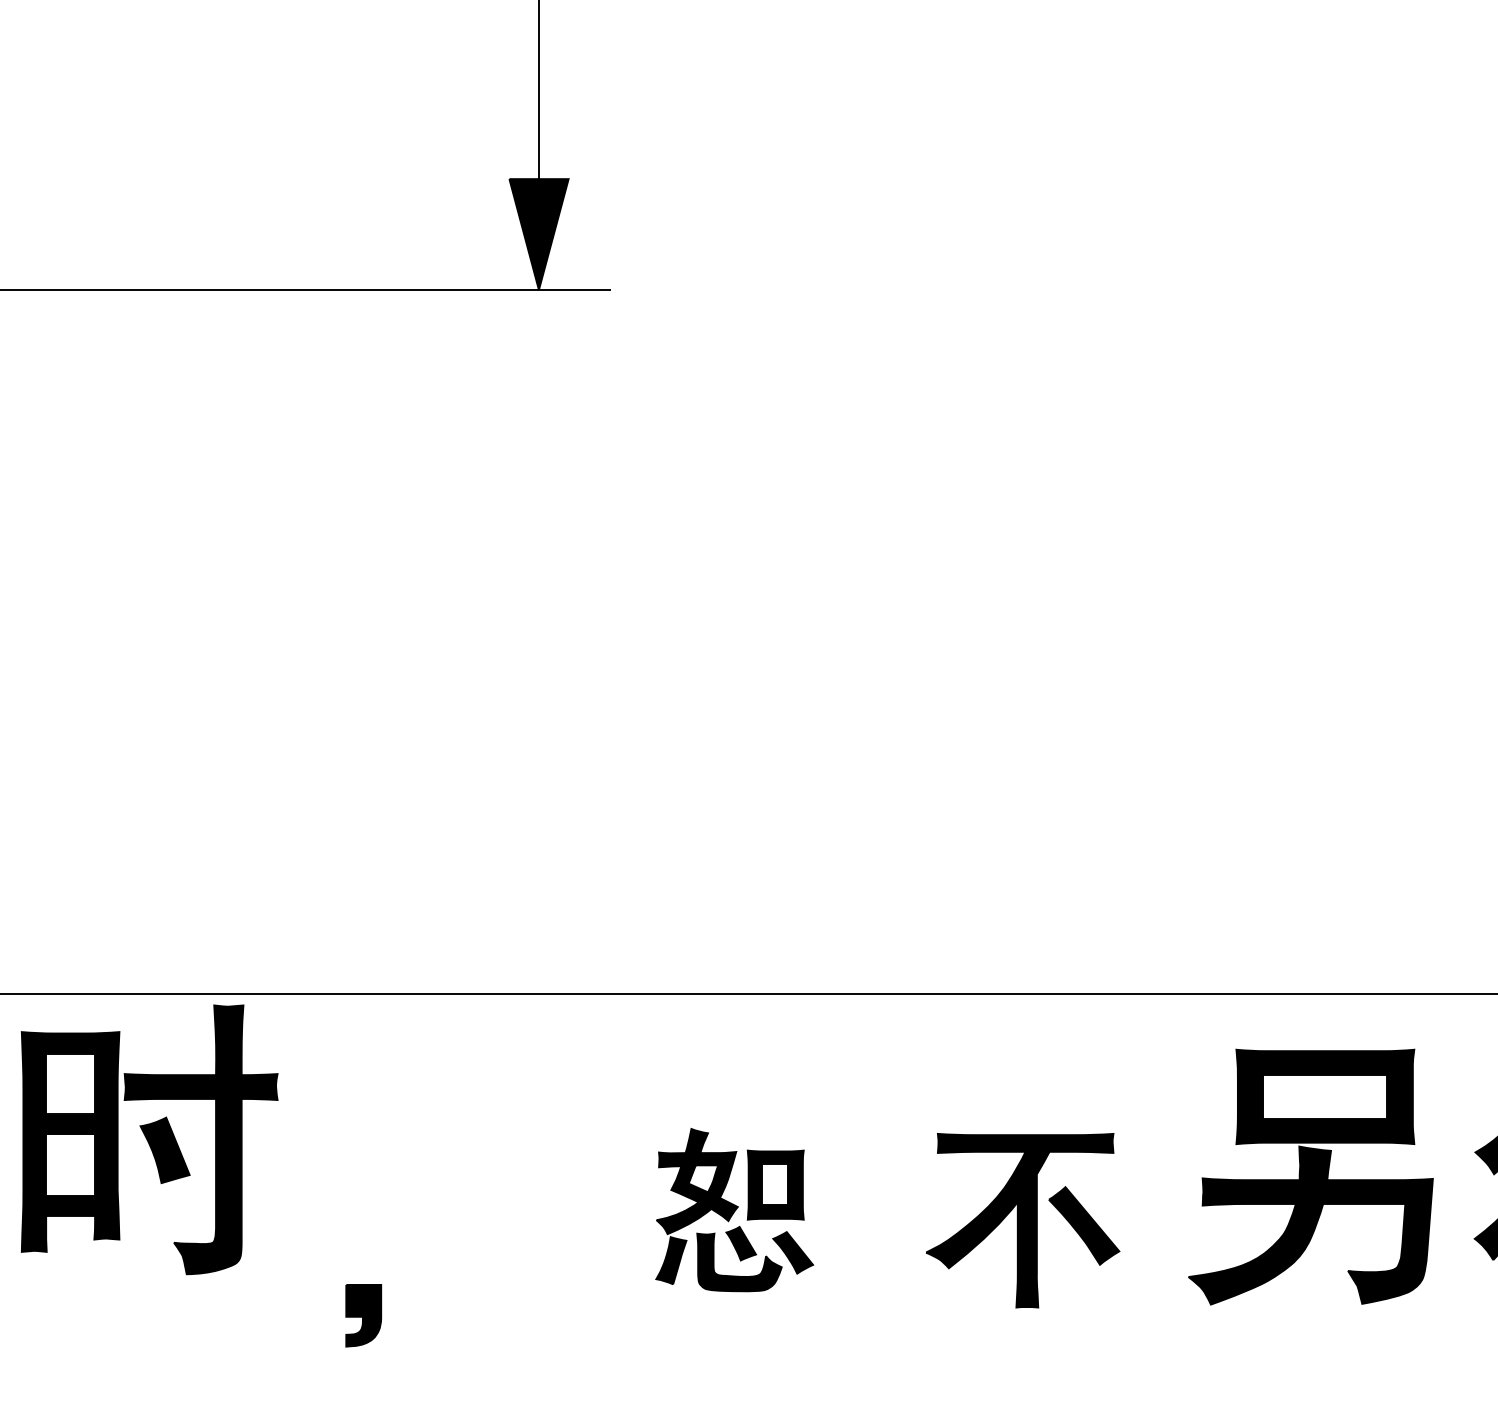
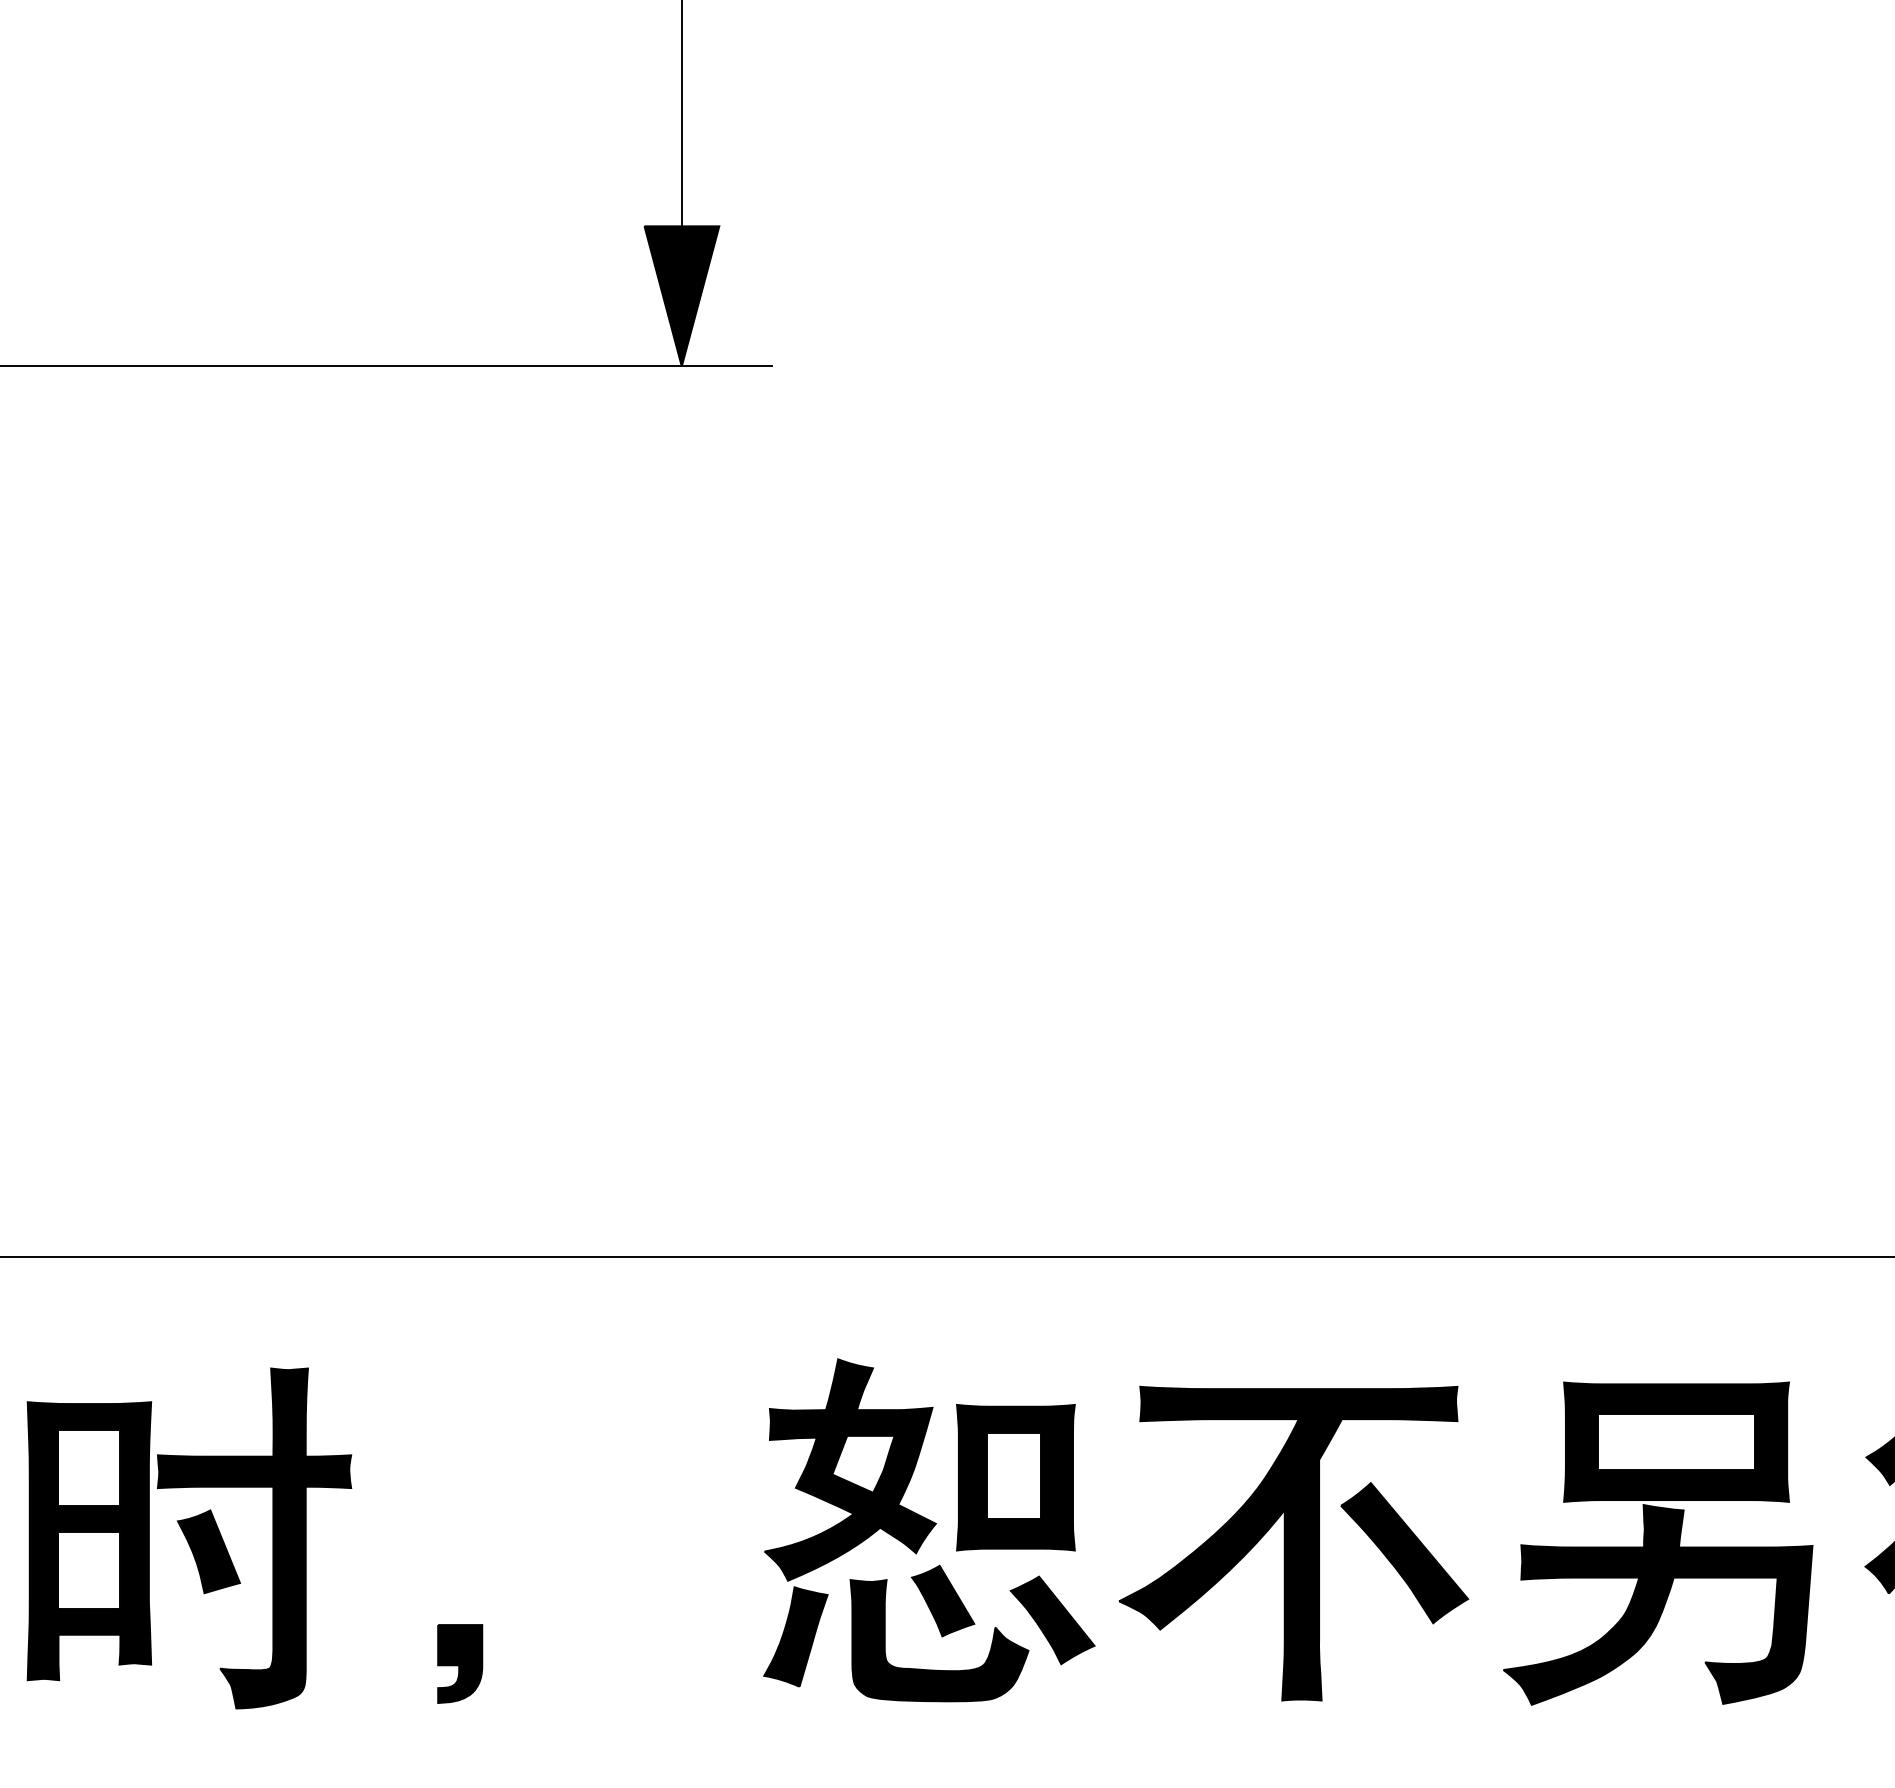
part: (149, 1139) -> (189, 1538), moved
part: (1311, 1177) -> (1658, 1543), moved
part: (734, 1210) -> (929, 1530), size x1.67
part: (1022, 1220) -> (1293, 1543), size x1.43

